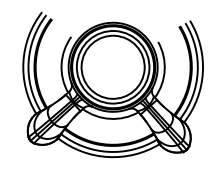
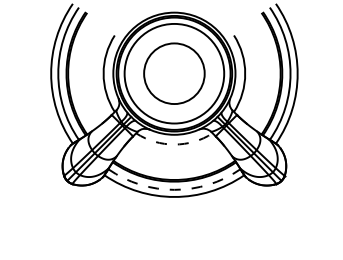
circle: (113, 67) -> (174, 73), size x0.7
arc: (110, 118) -> (174, 144), solid -> dashed
arc: (108, 151) -> (174, 189), solid -> dashed

